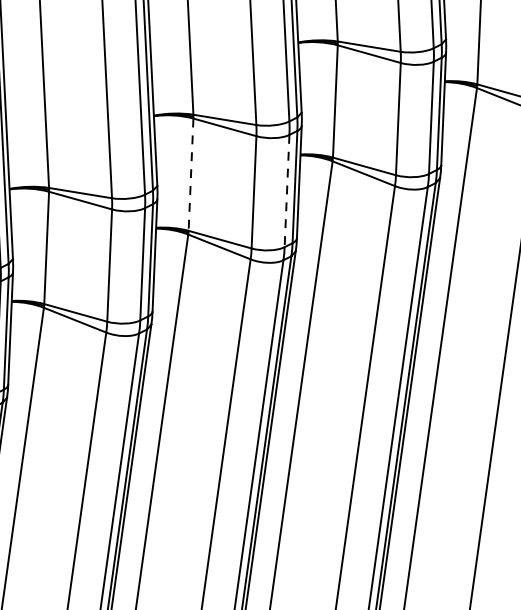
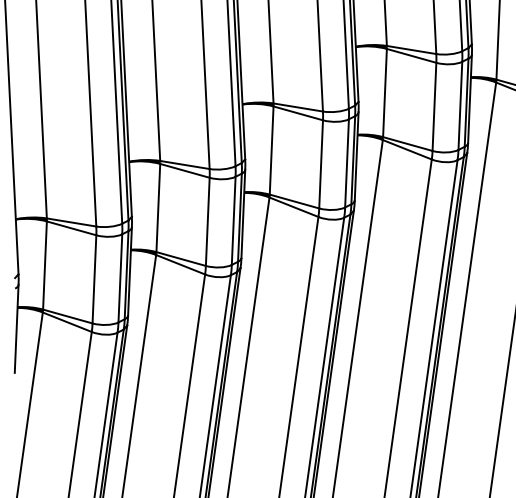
line: (190, 175) -> (271, 151), dashed -> solid
line: (287, 191) -> (347, 163), dashed -> solid

